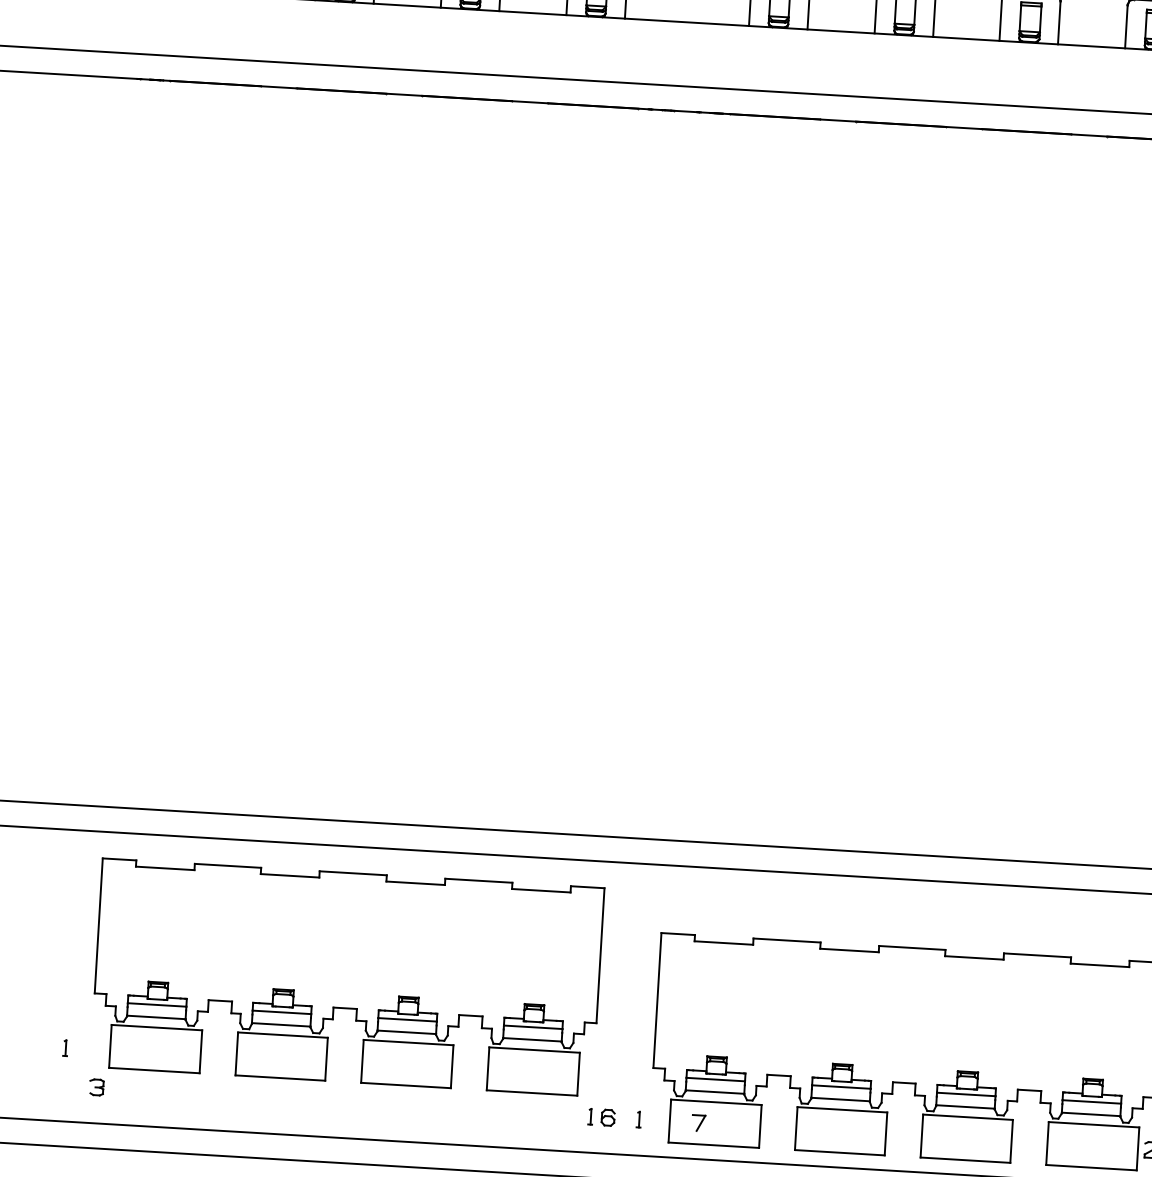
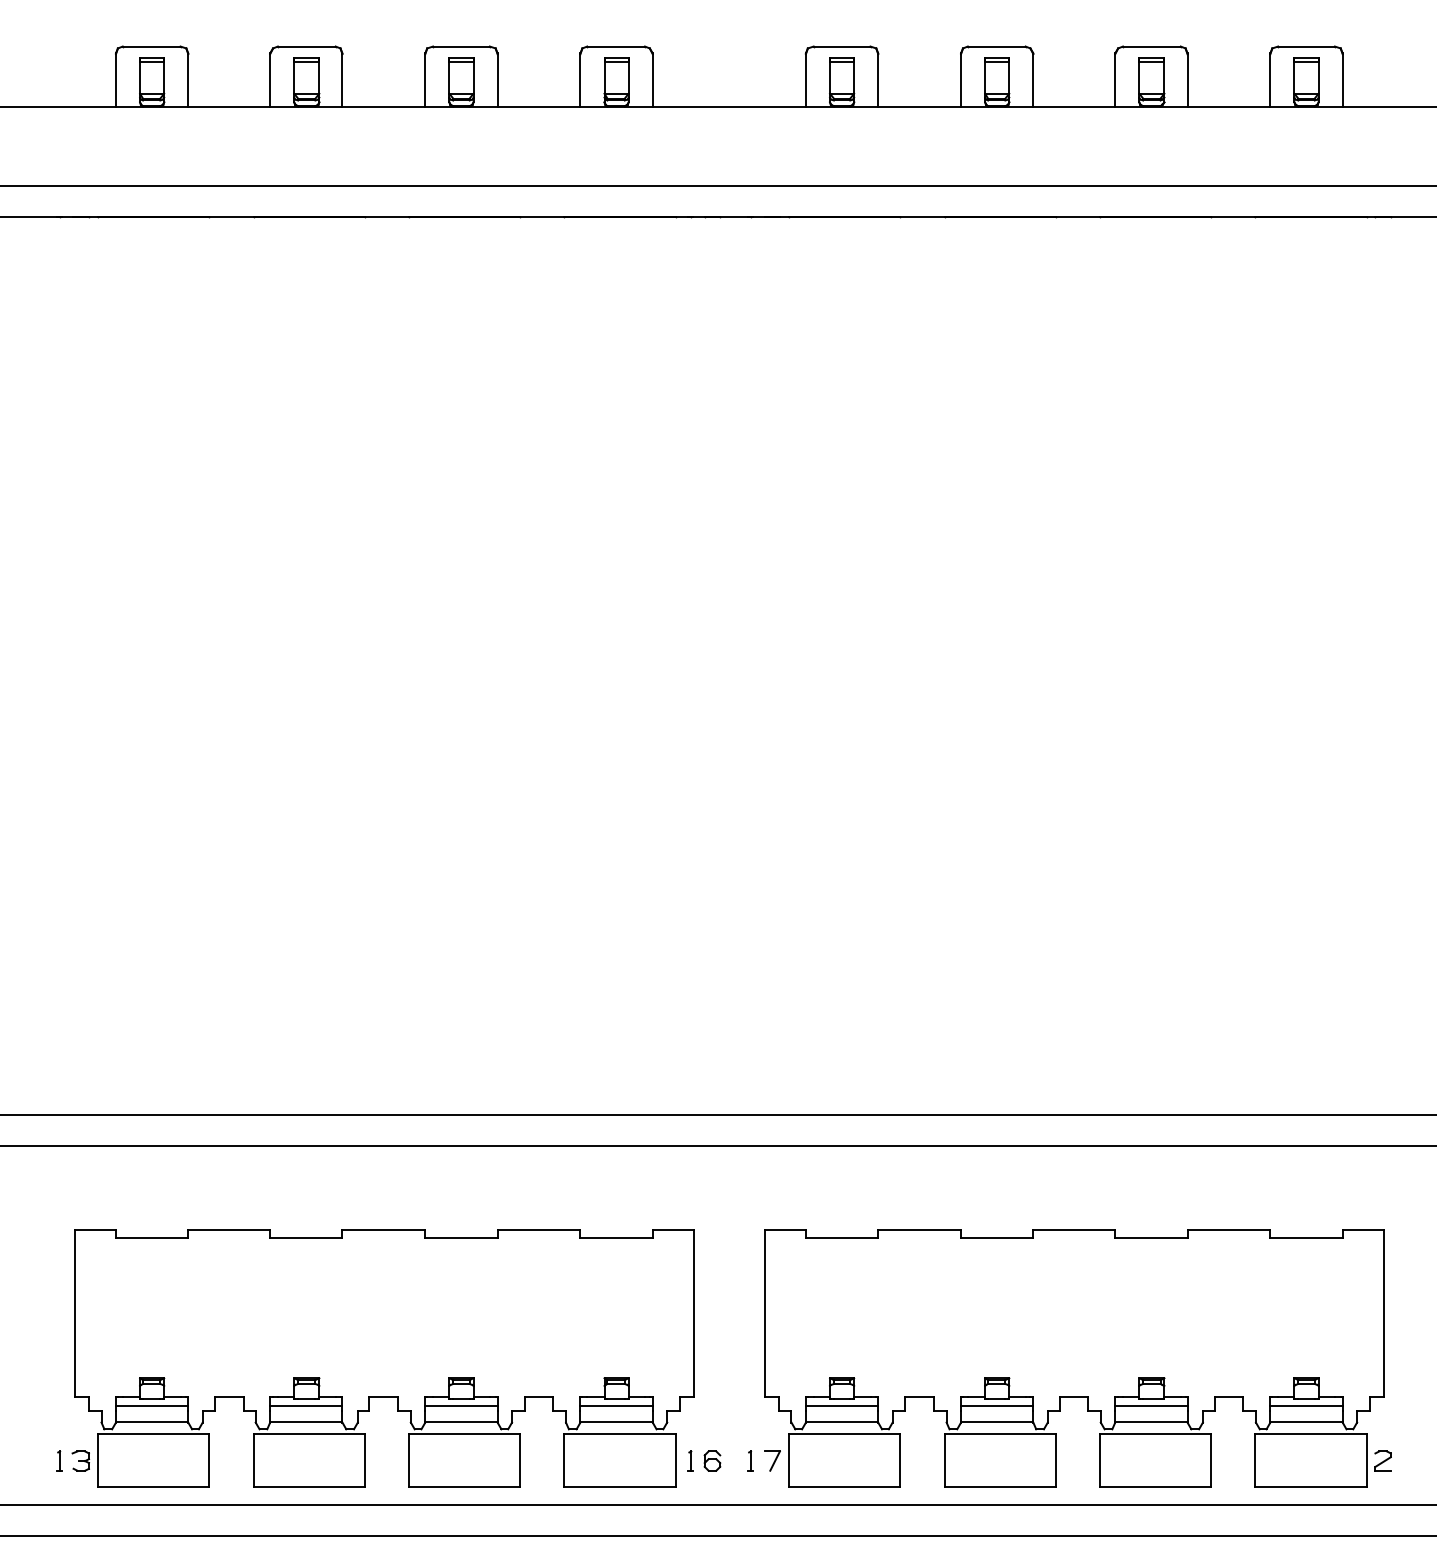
part: (347, 977) -> (384, 1358), moved
part: (65, 1047) -> (59, 1460), moved
part: (698, 1122) -> (772, 1460), moved

